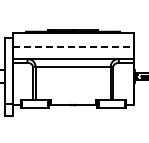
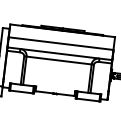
line: (73, 47) -> (61, 43), dashed -> solid

